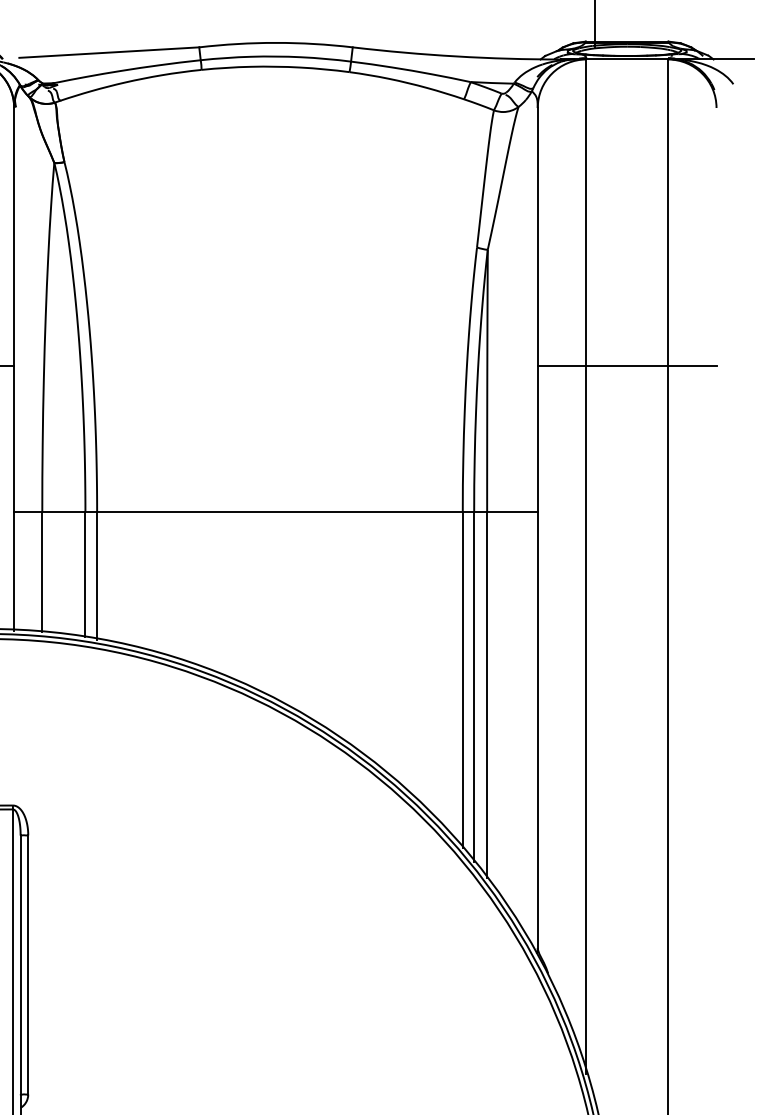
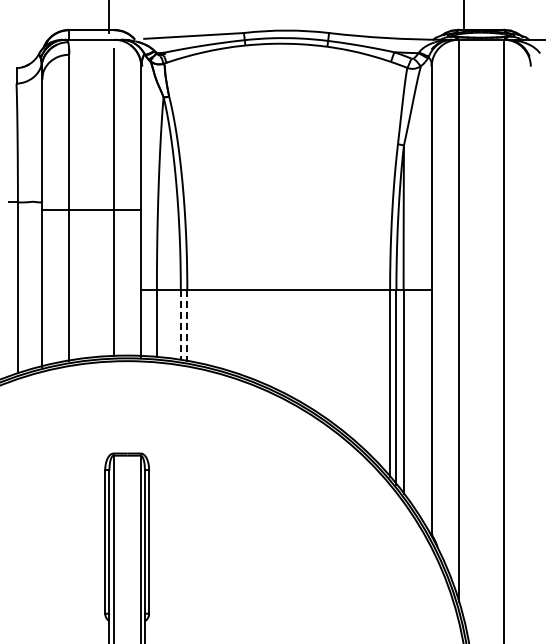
line: (625, 365) -> (480, 209), removed
line: (84, 574) -> (180, 325), solid -> dashed
line: (97, 574) -> (187, 325), solid -> dashed

